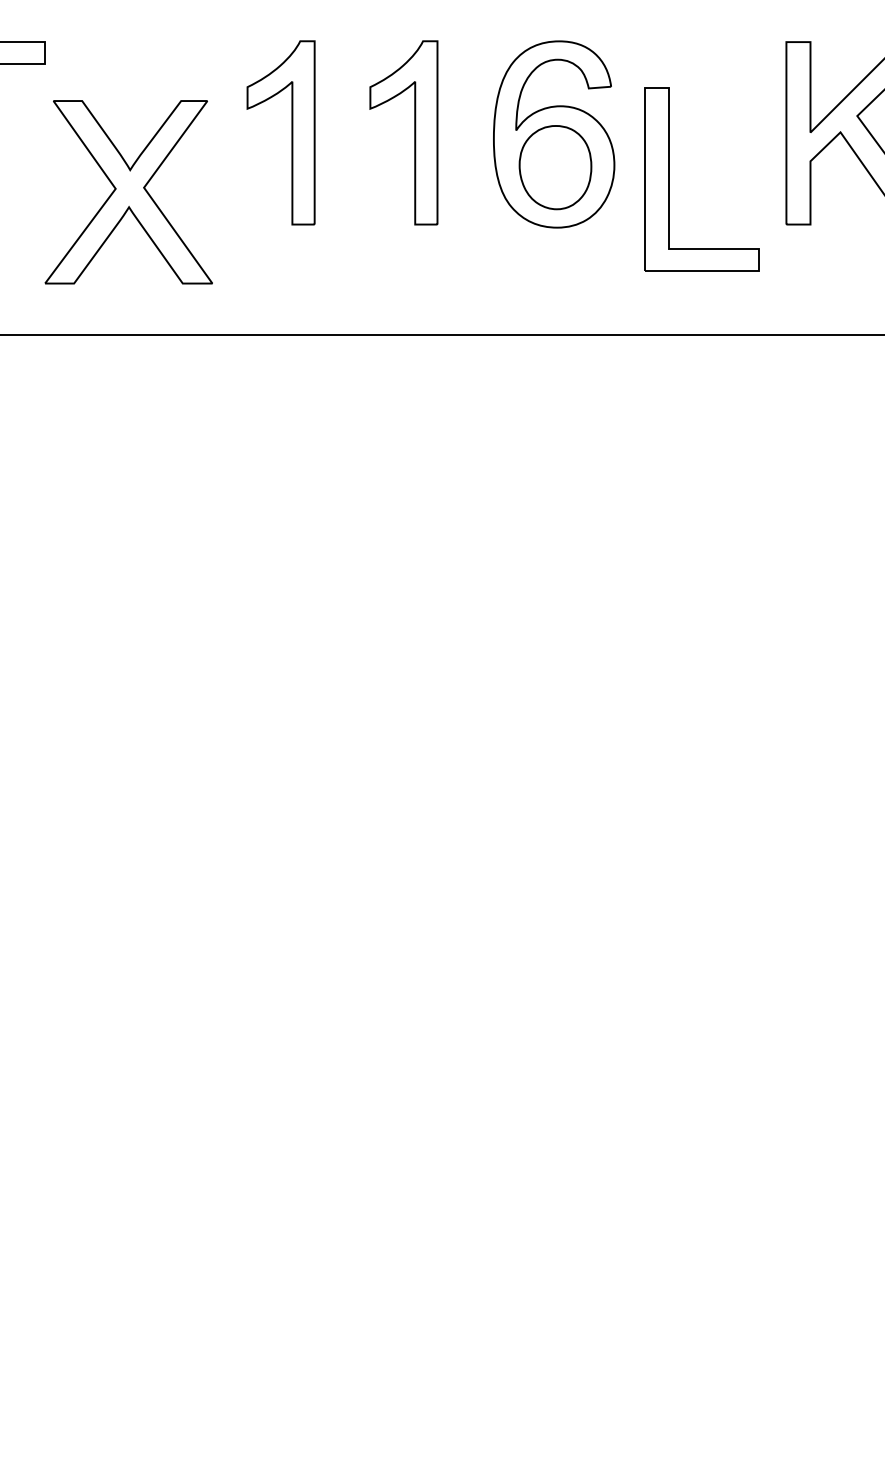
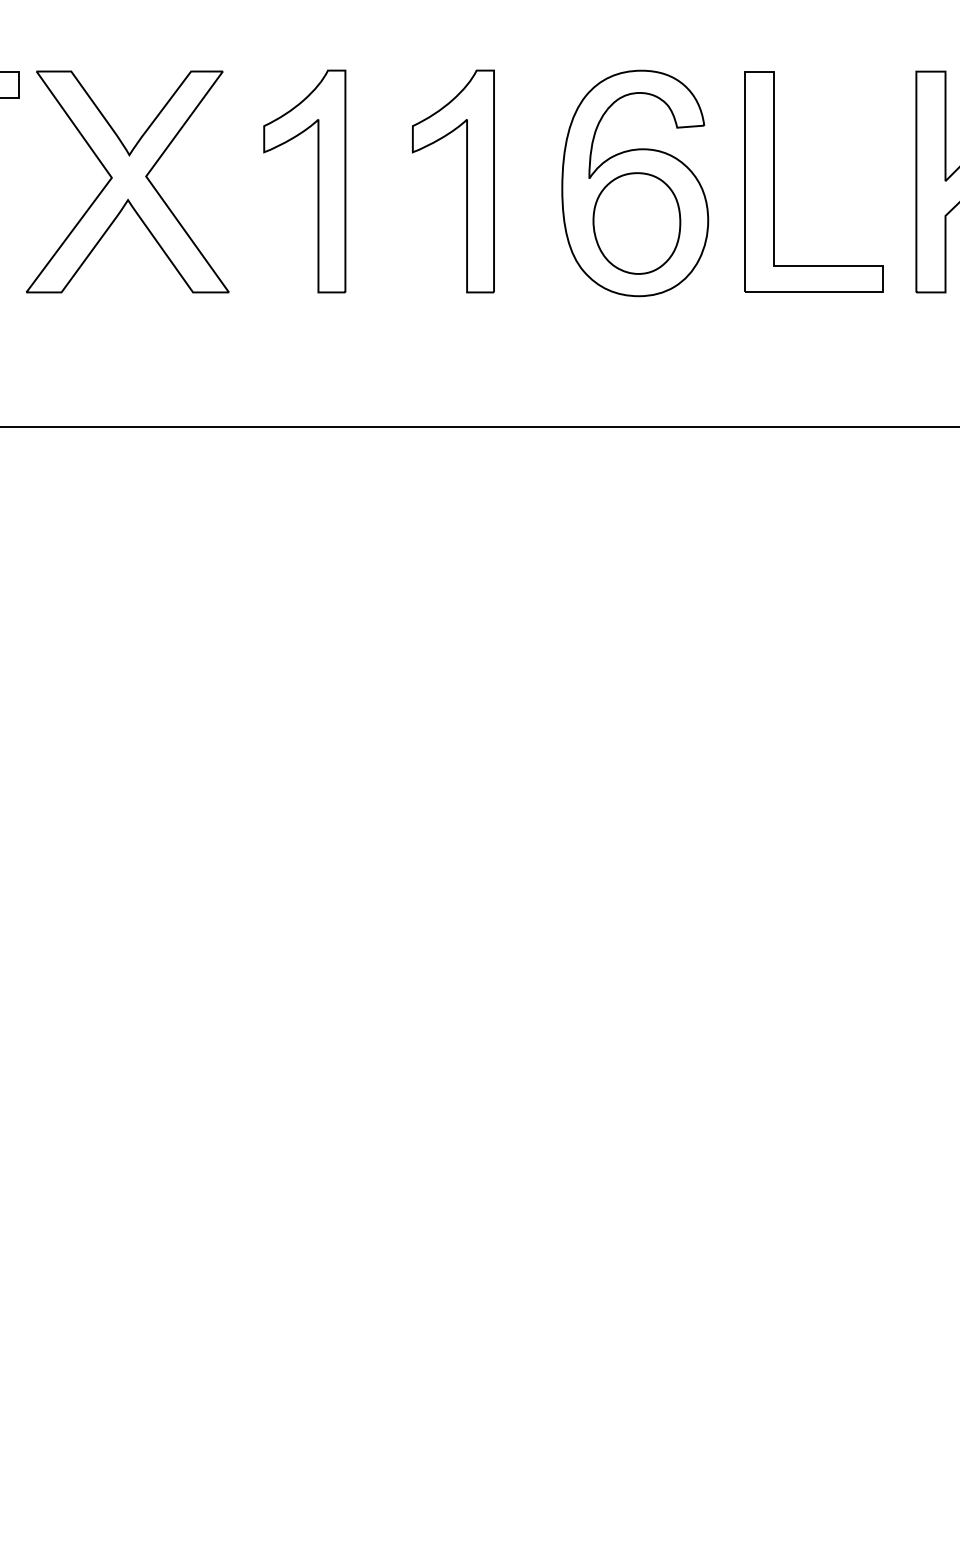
part: (669, 179) -> (774, 182), moved
part: (128, 192) -> (127, 182), moved

